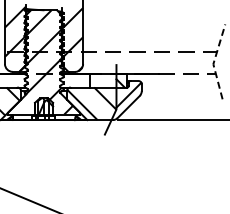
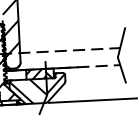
line: (213, 62) -> (117, 56), dashed -> solid
hatch: (102, 80) -> (35, 73), added

